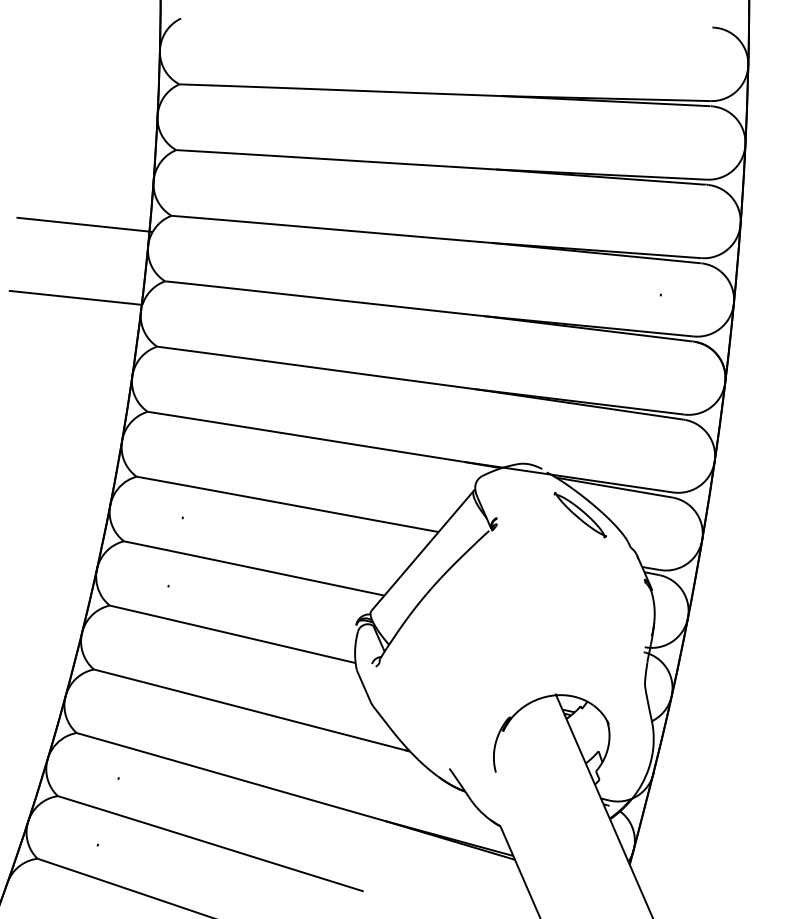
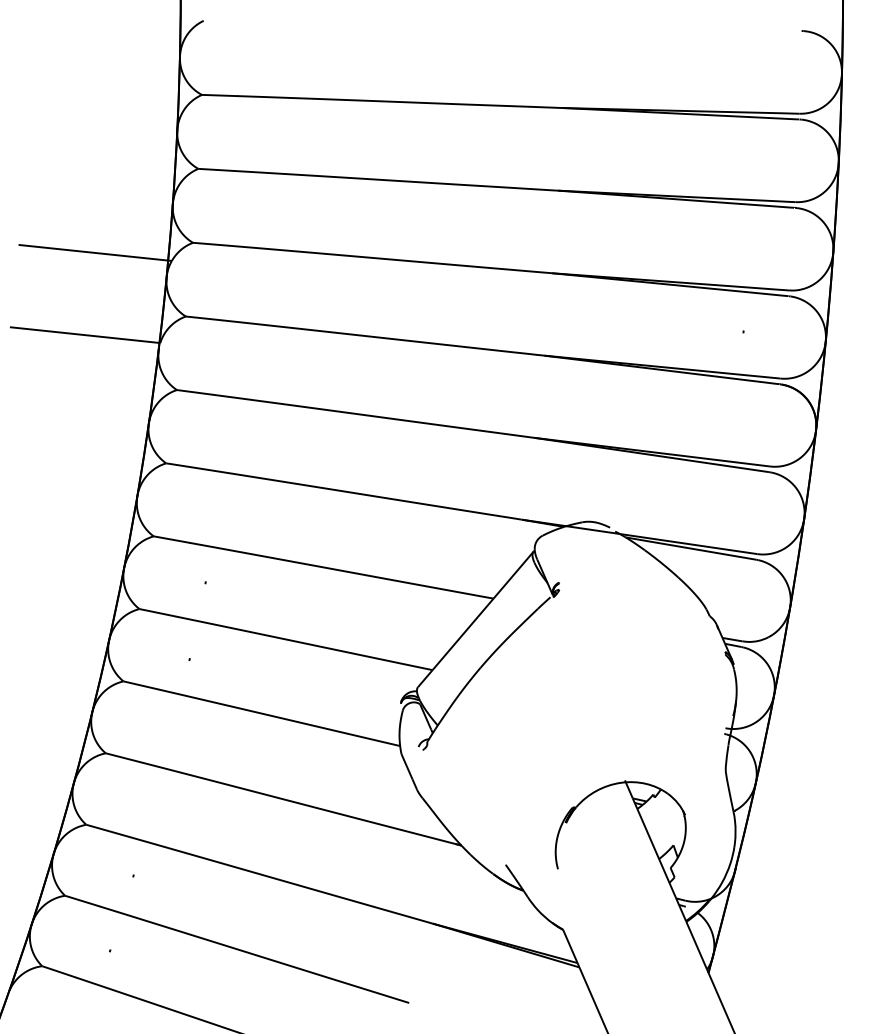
part: (579, 515) -> (652, 580), removed

